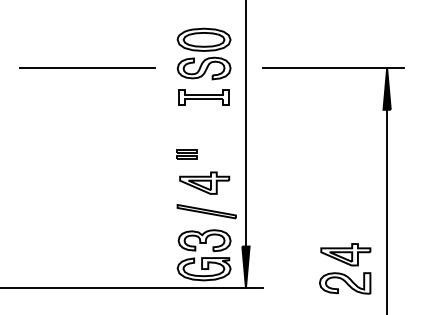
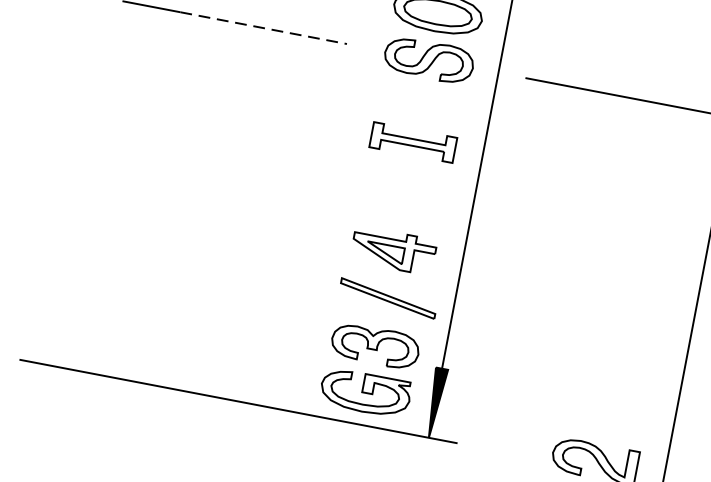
line: (104, 68) -> (263, 28), solid -> dashed
part: (203, 97) -> (412, 142), moved
part: (186, 154) -> (372, 197), removed
part: (345, 254) -> (604, 413), removed

